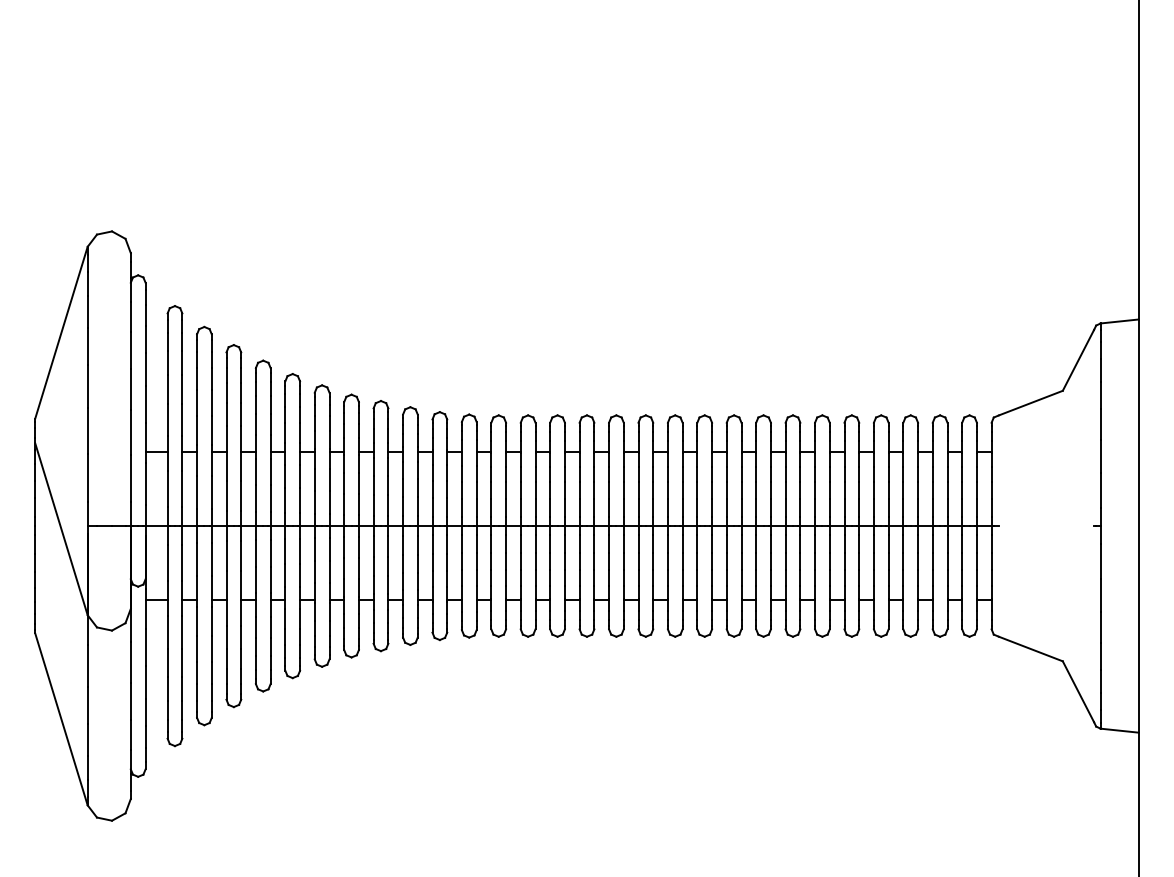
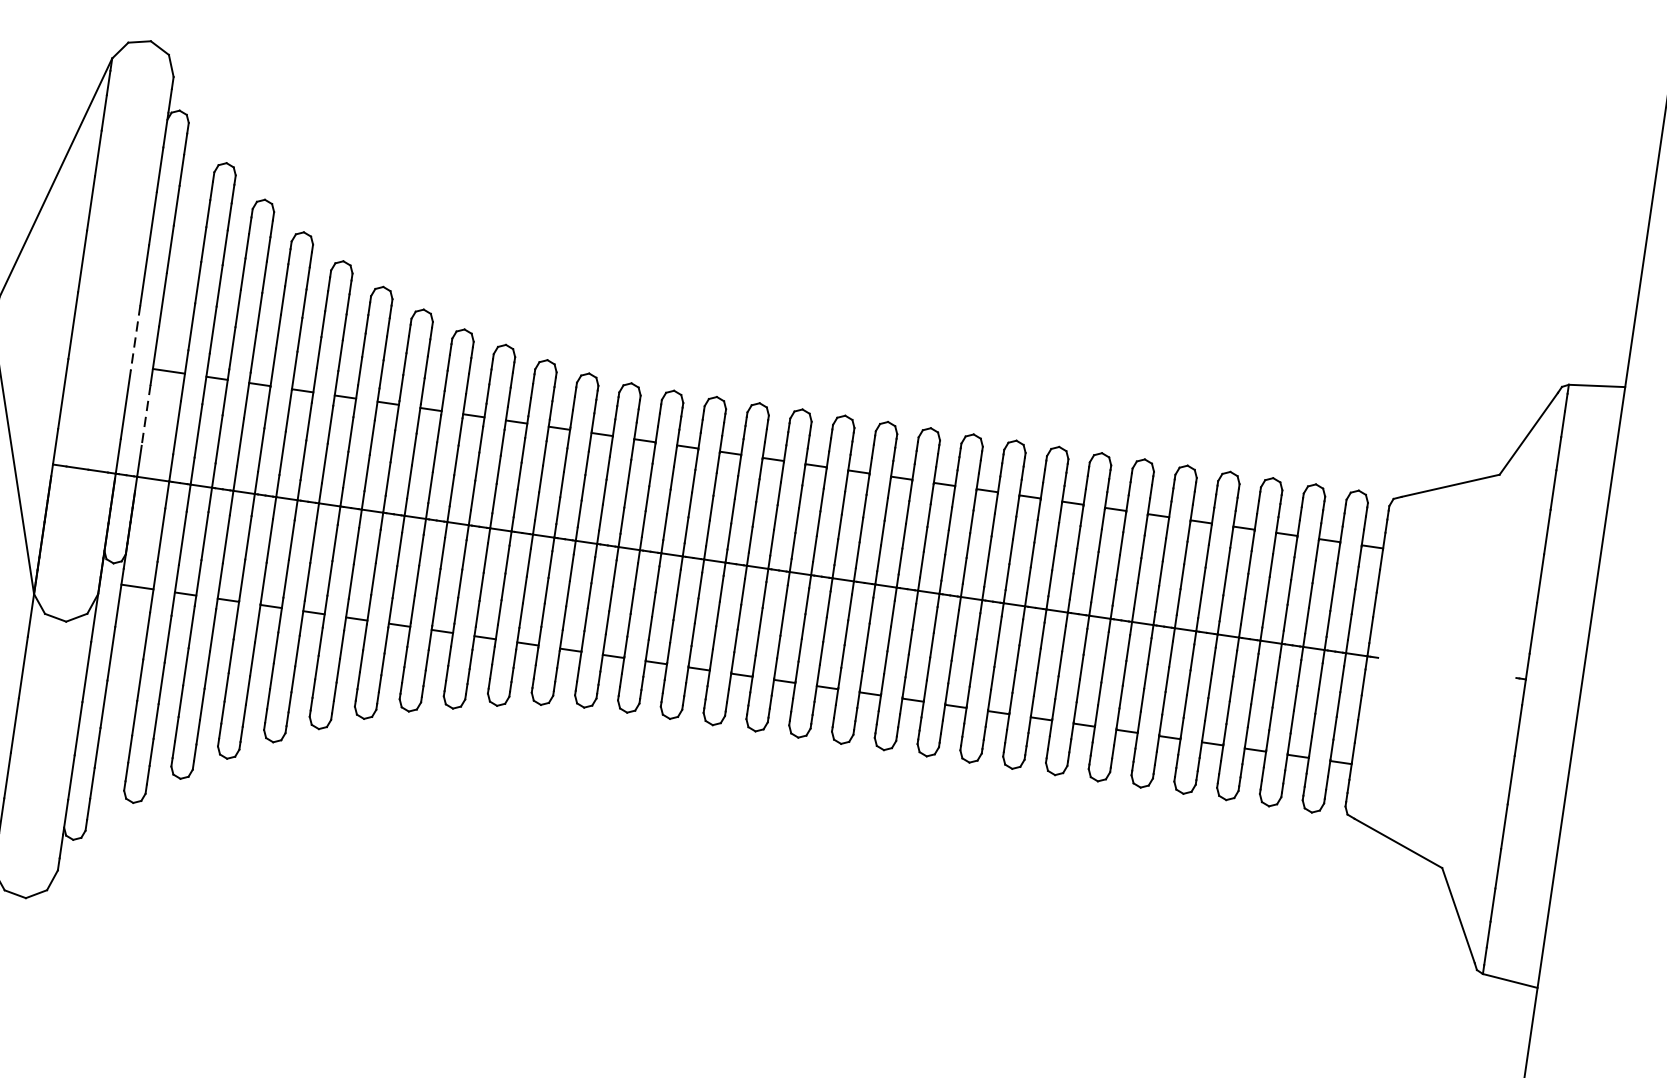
line: (130, 433) -> (134, 338), solid -> dashed
line: (145, 483) -> (146, 414), solid -> dashed

